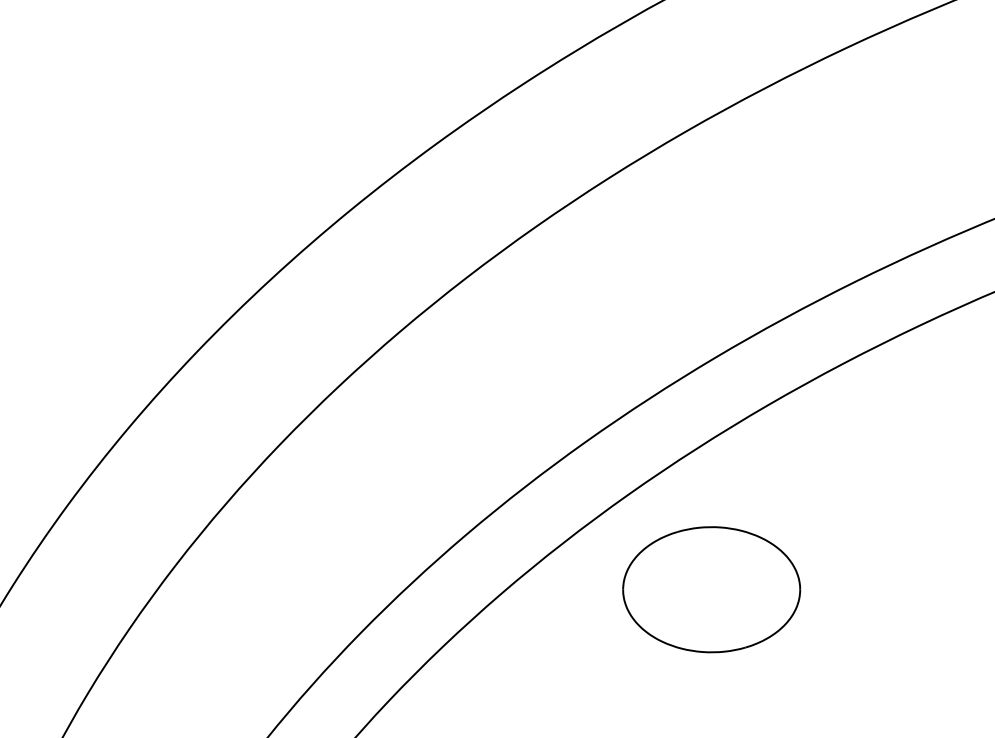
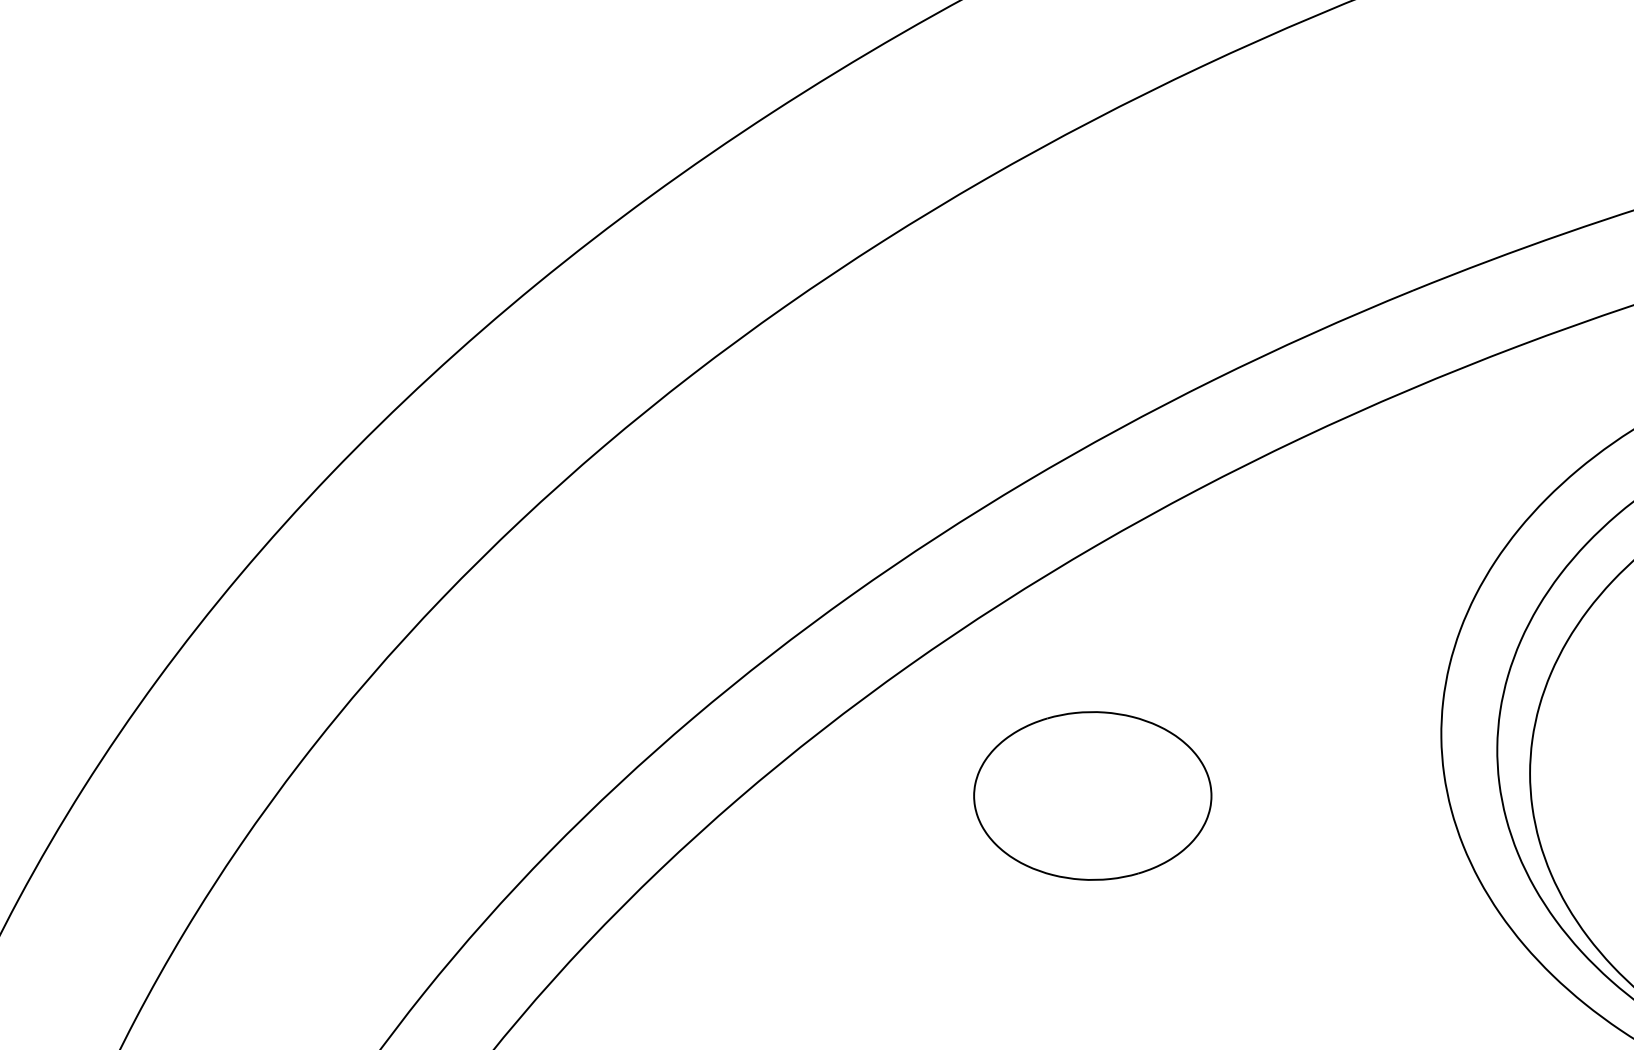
part: (711, 589) -> (1092, 795), moved

